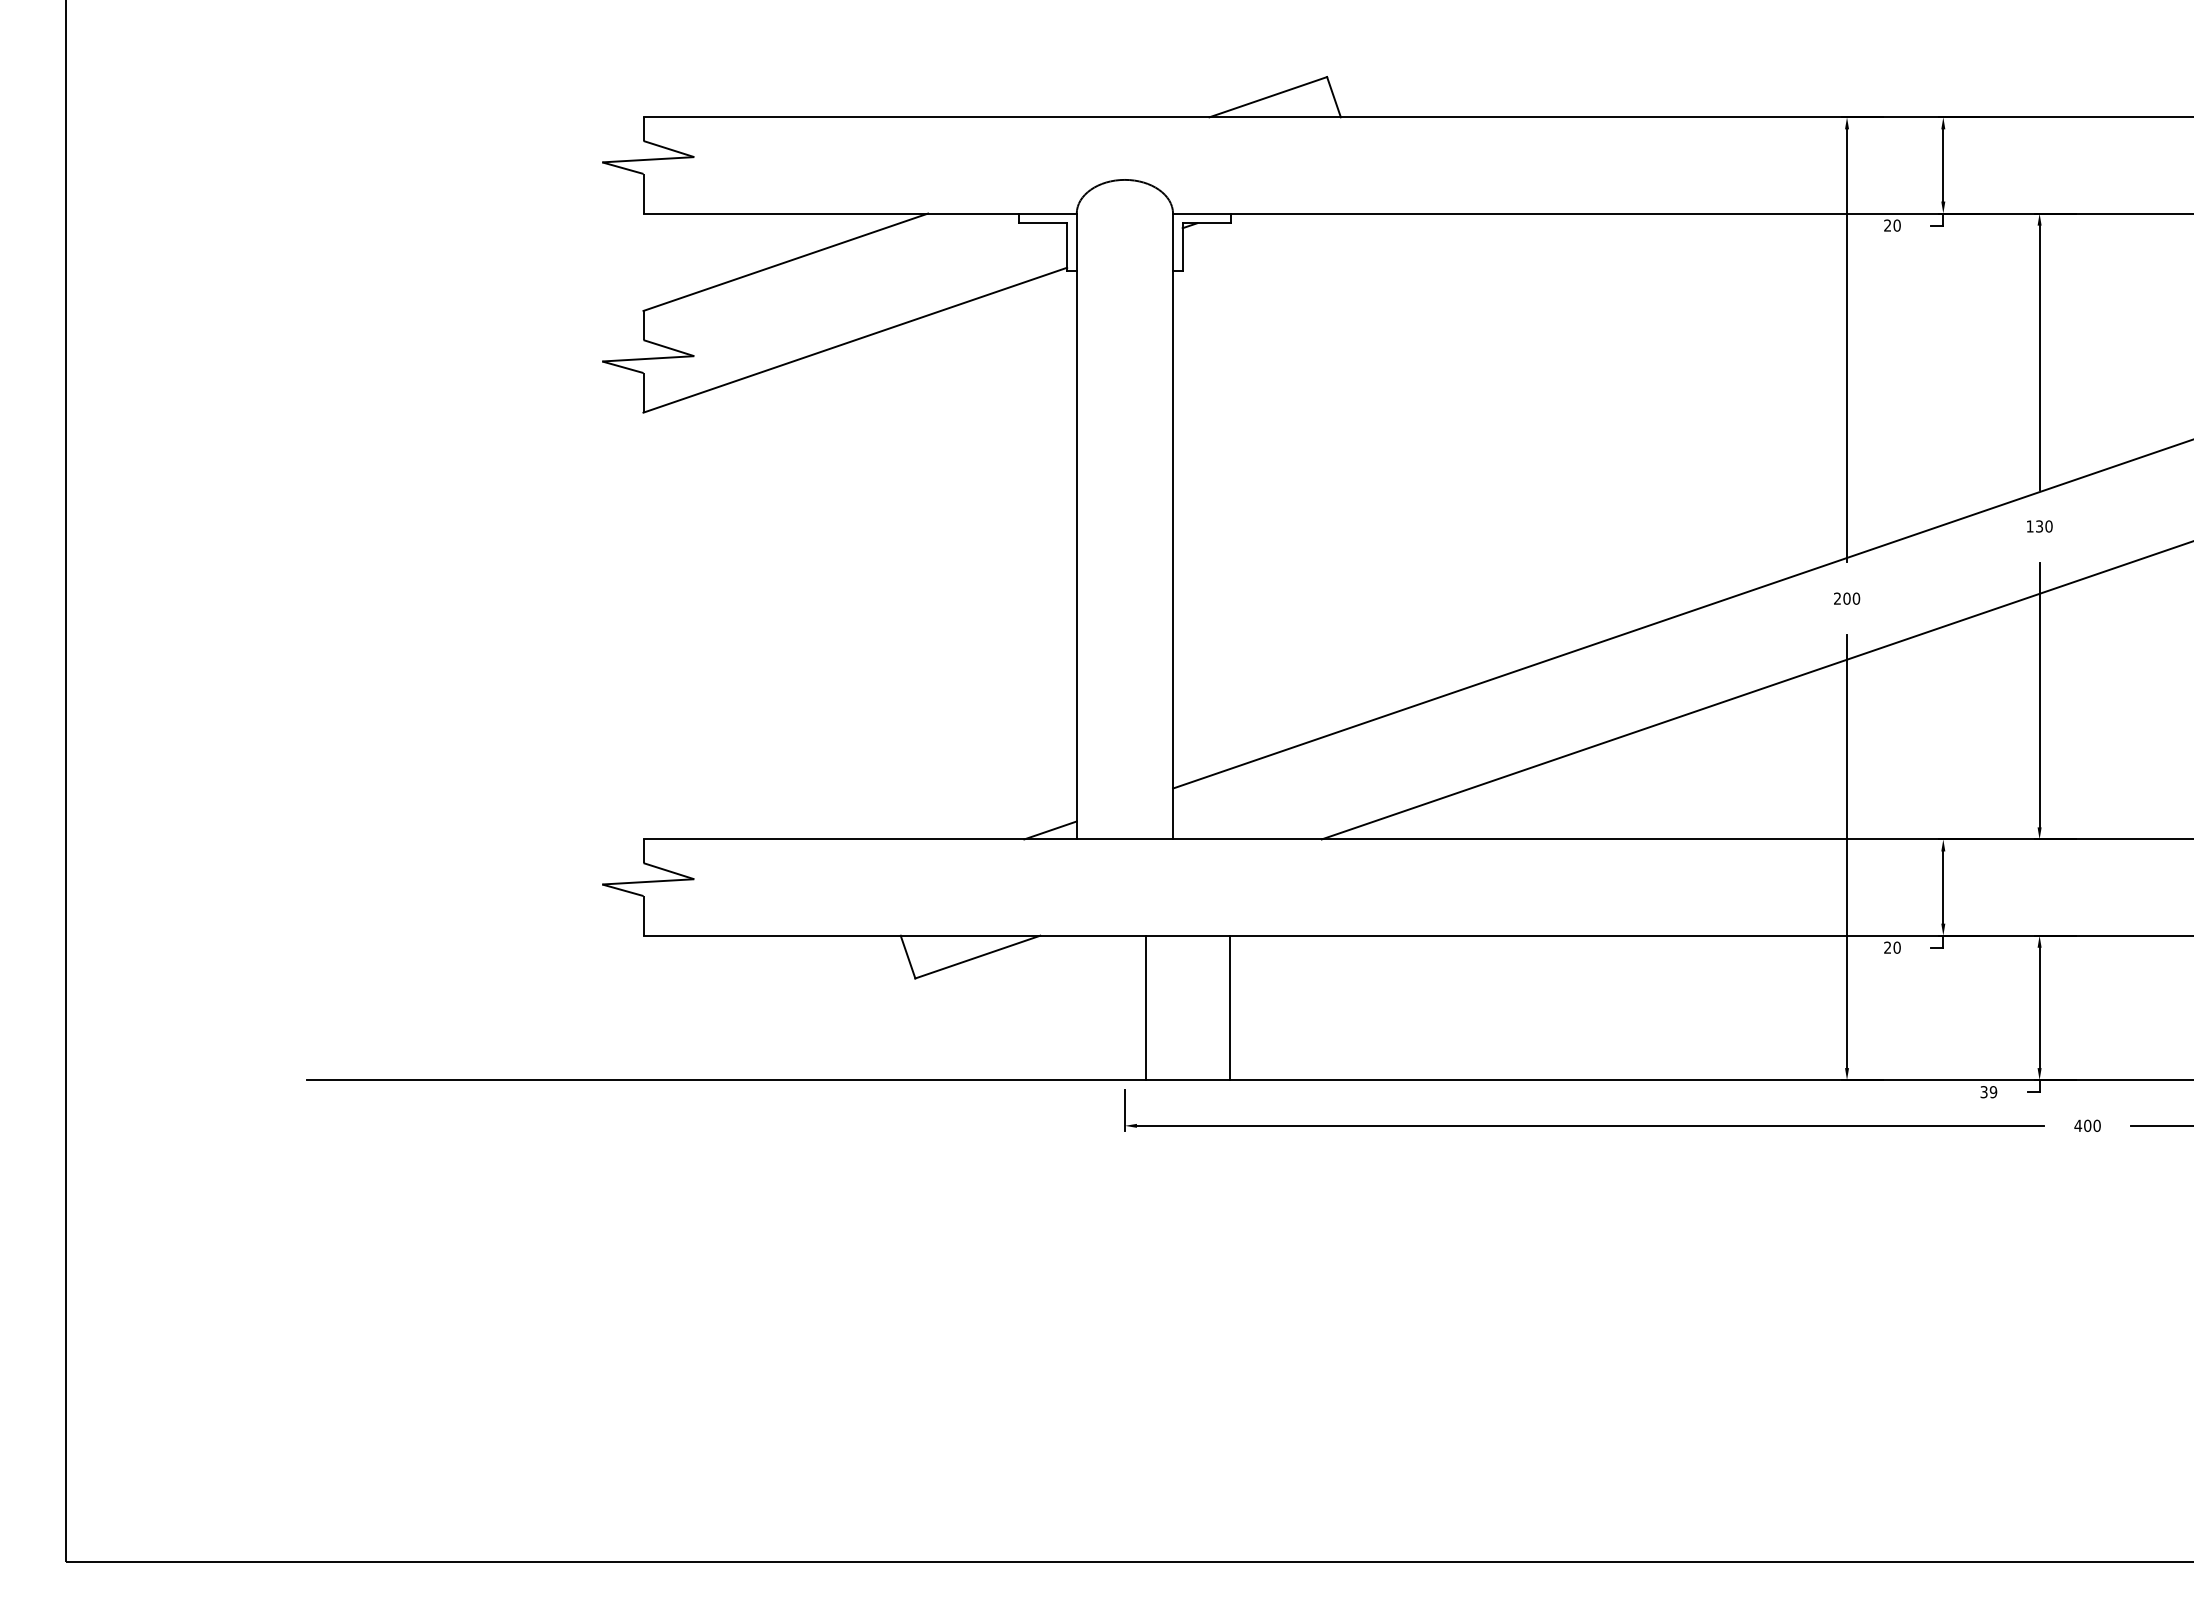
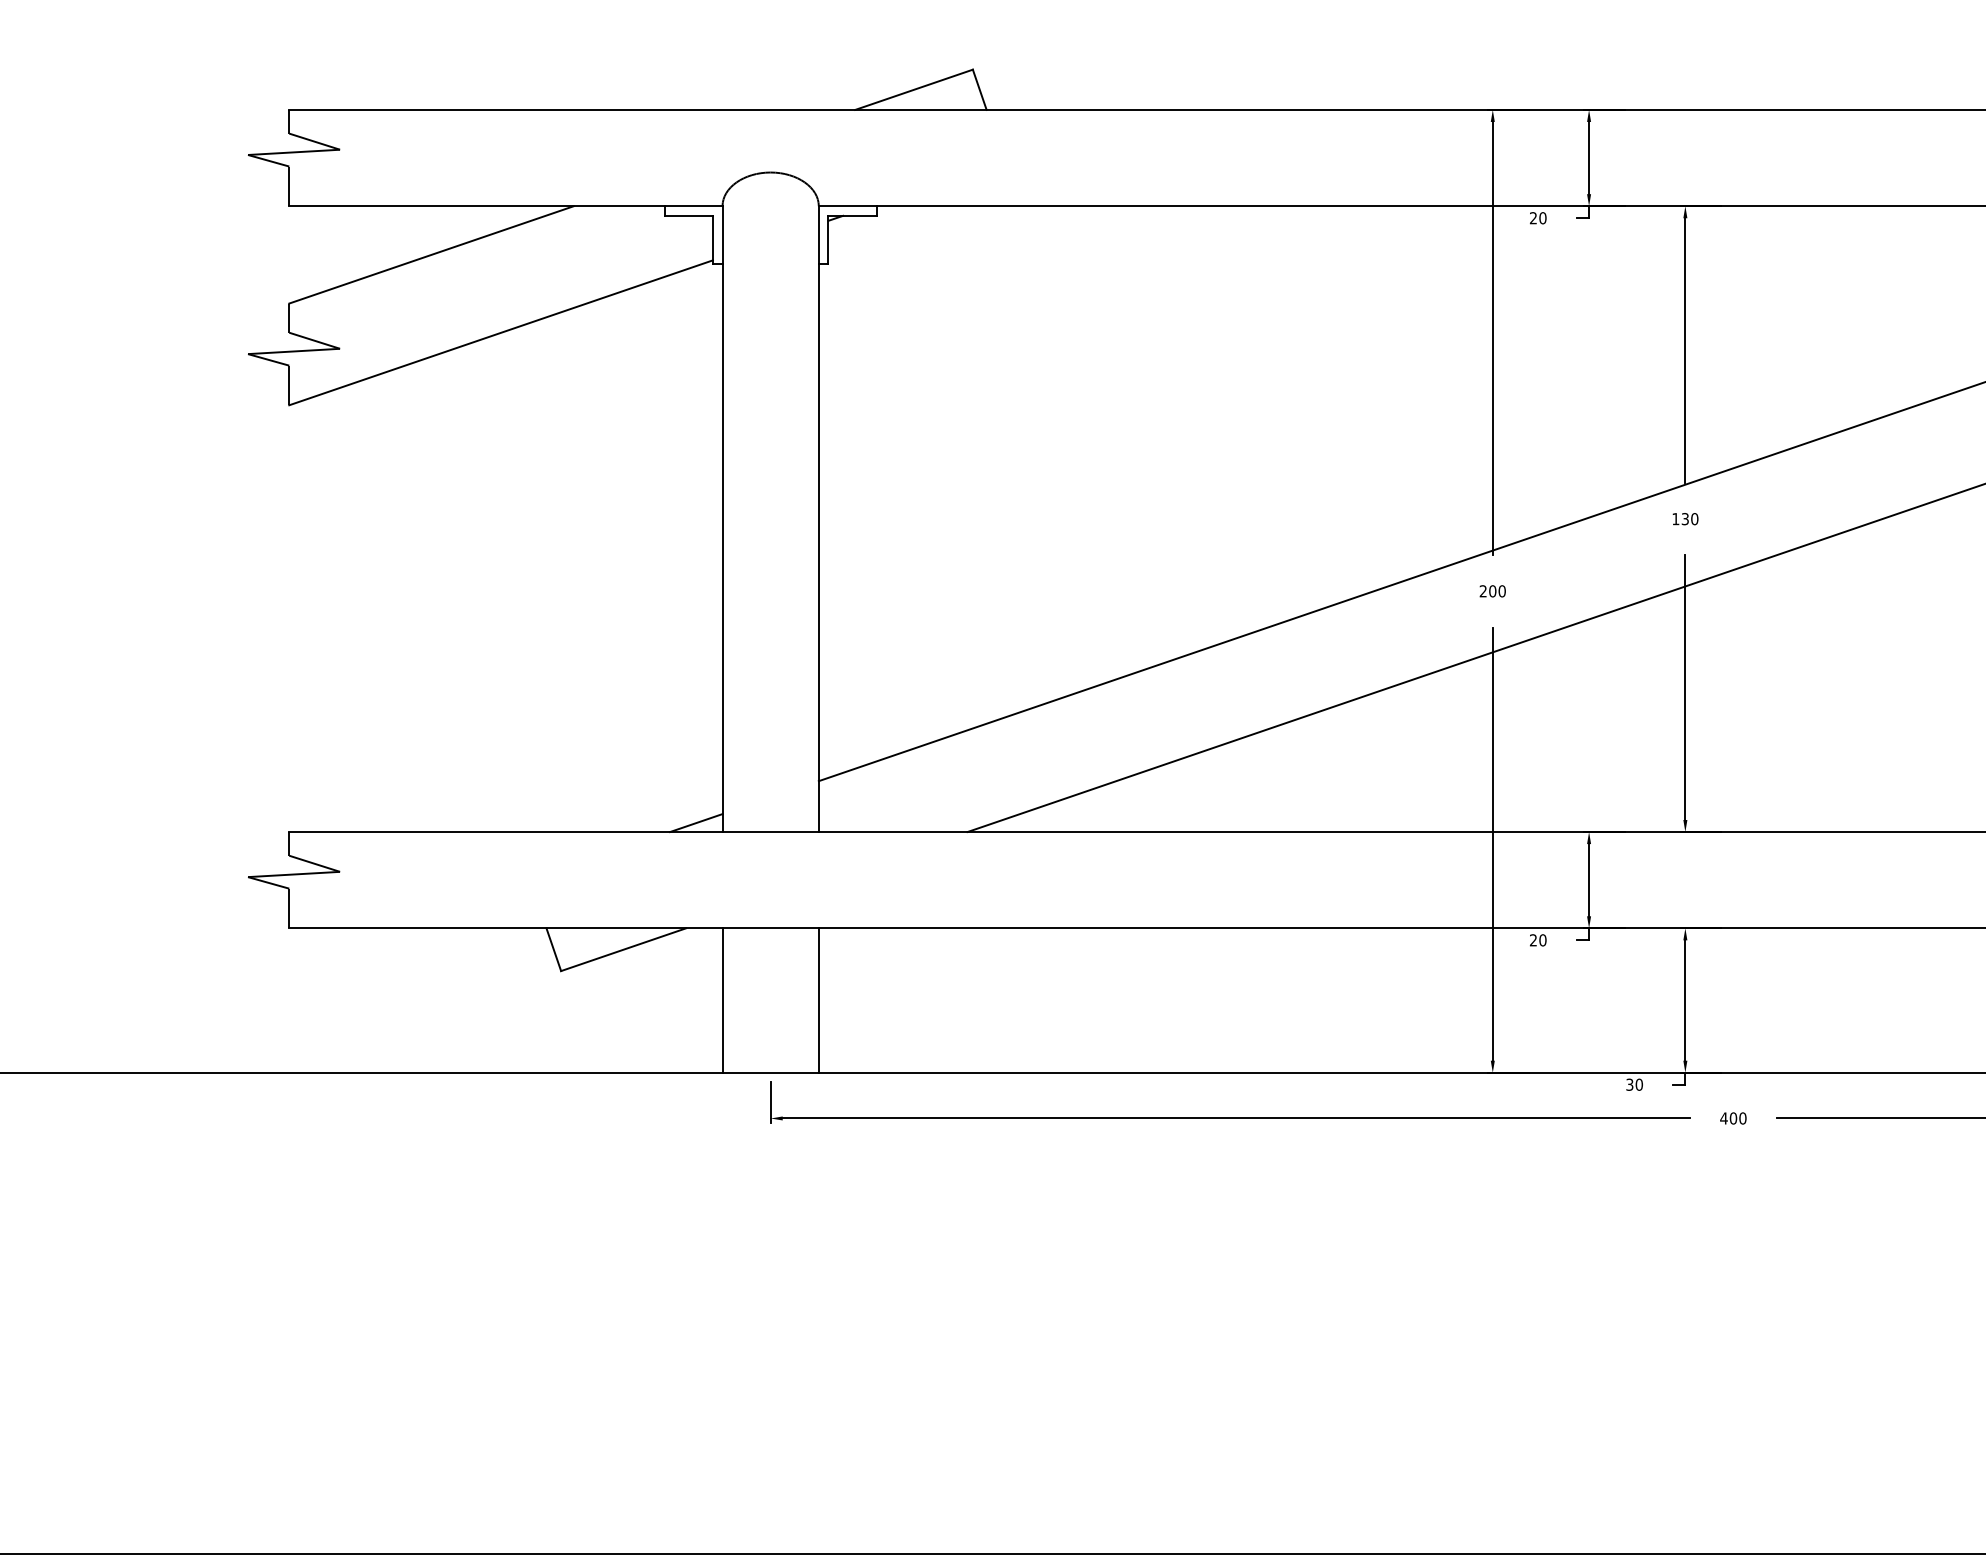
line: (1145, 1007) -> (722, 1000), moved
line: (1230, 1007) -> (819, 1000), moved
text: (1992, 1092) -> (1638, 1085), 39 -> 30

